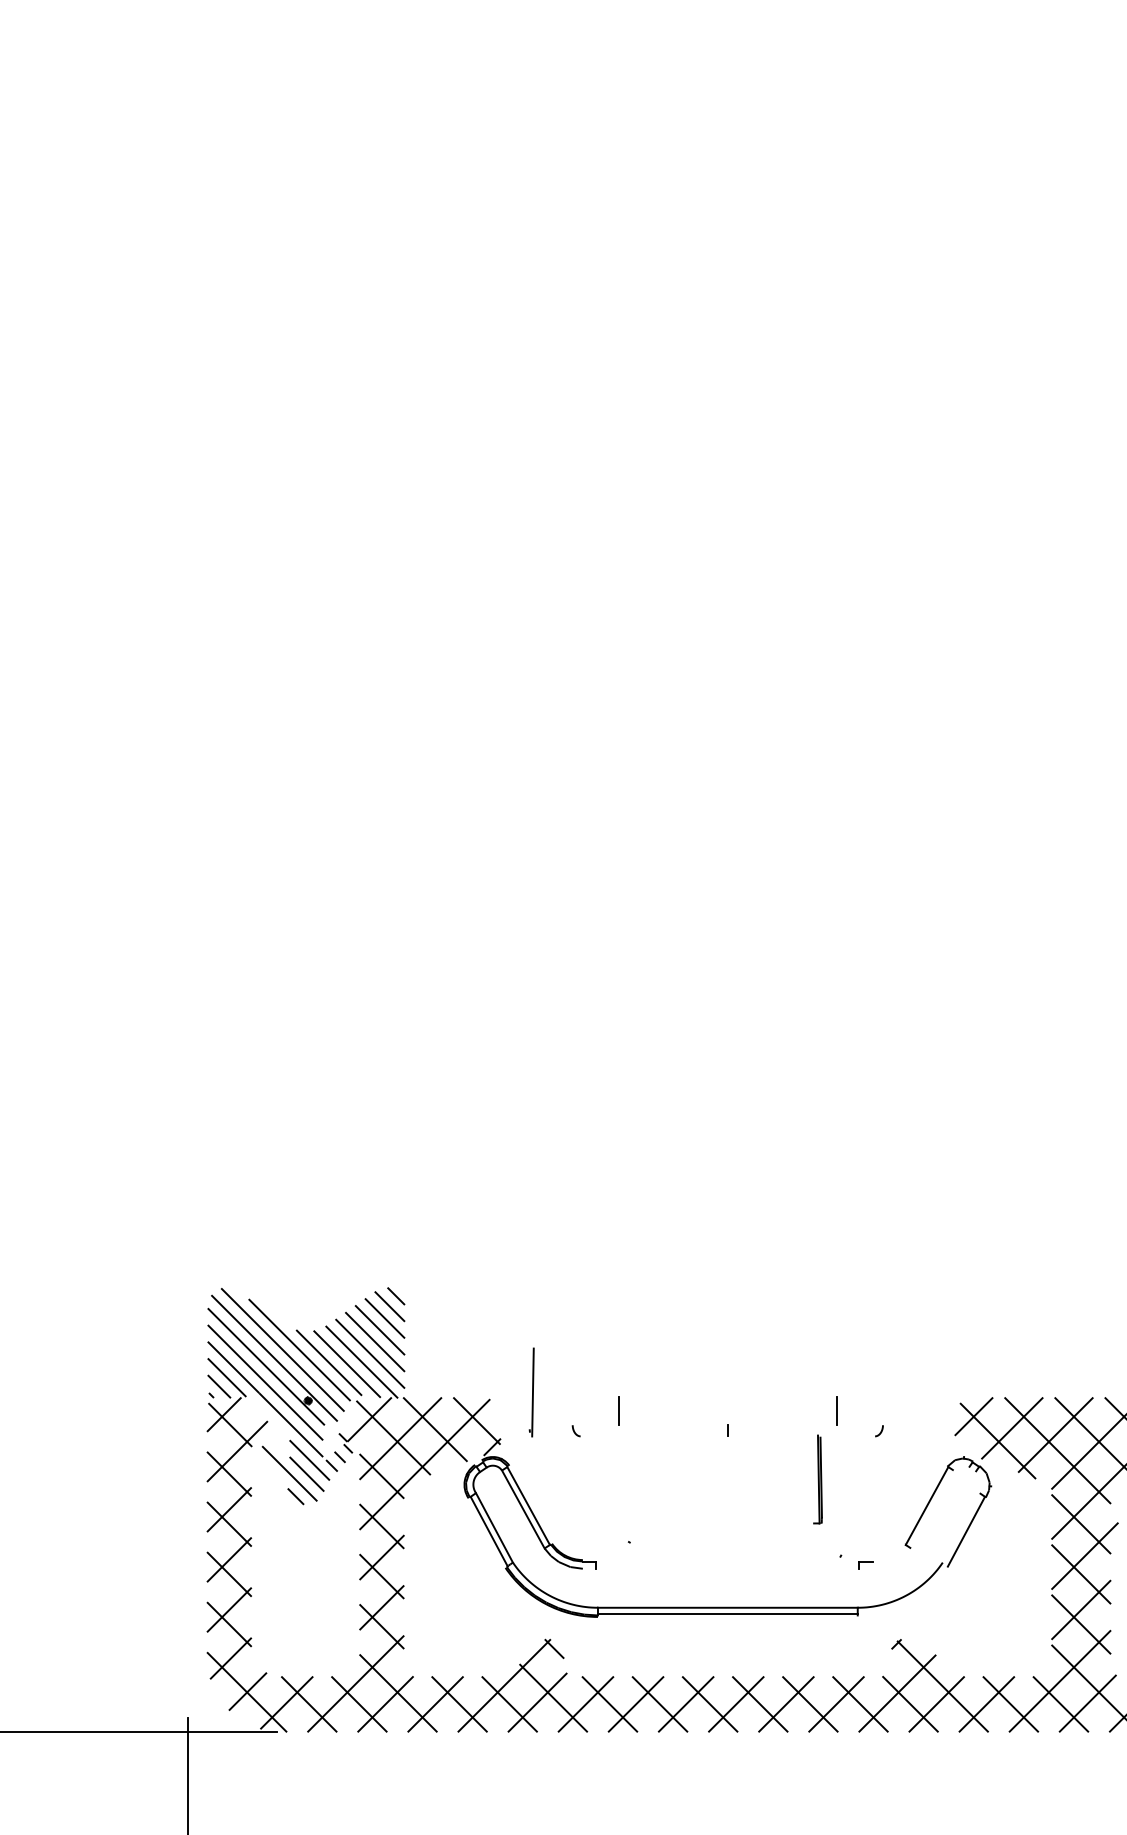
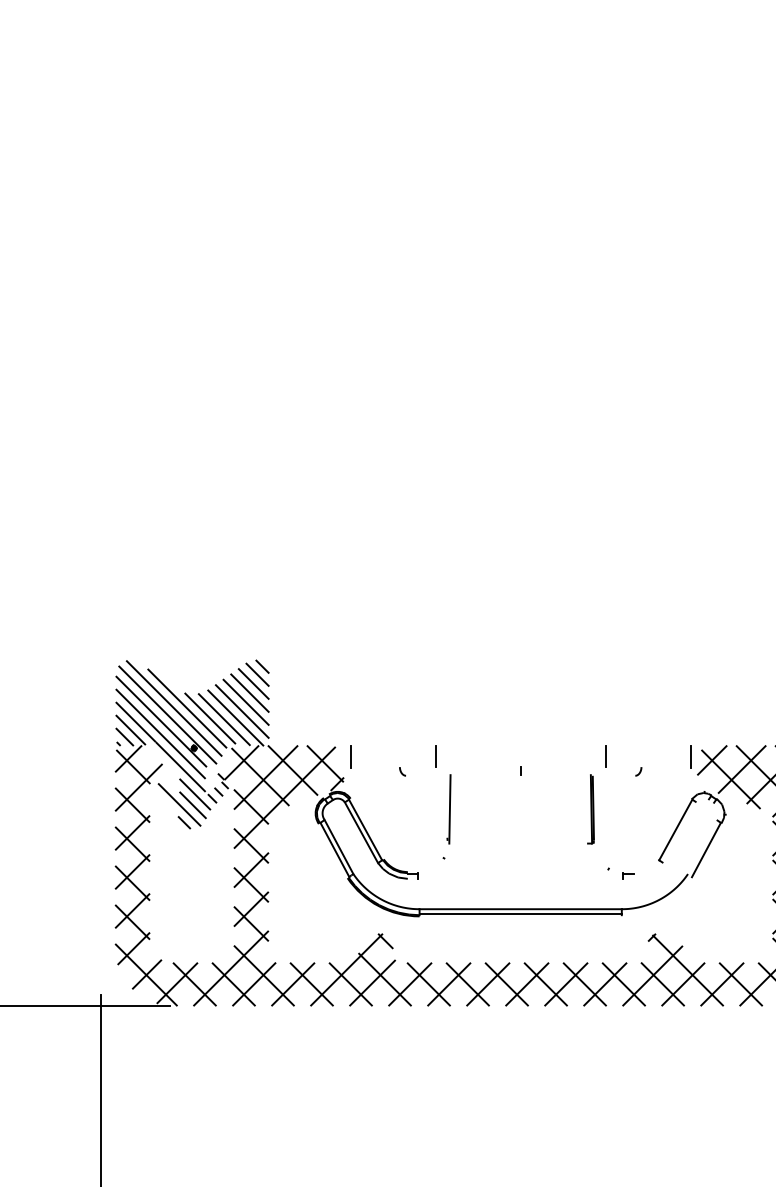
part: (531, 1392) -> (448, 809), moved
line: (509, 1411) -> (350, 756), added
line: (946, 1411) -> (690, 756), added

